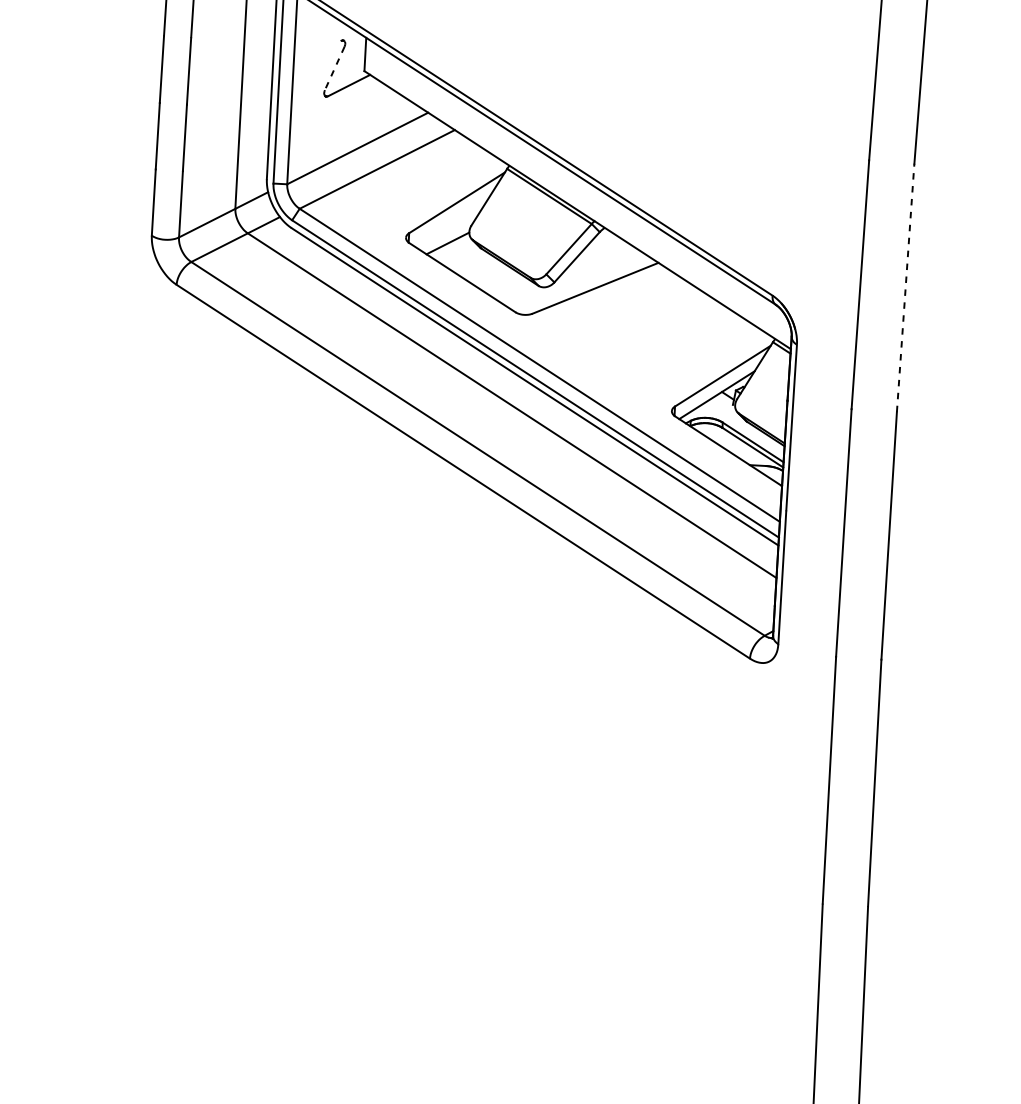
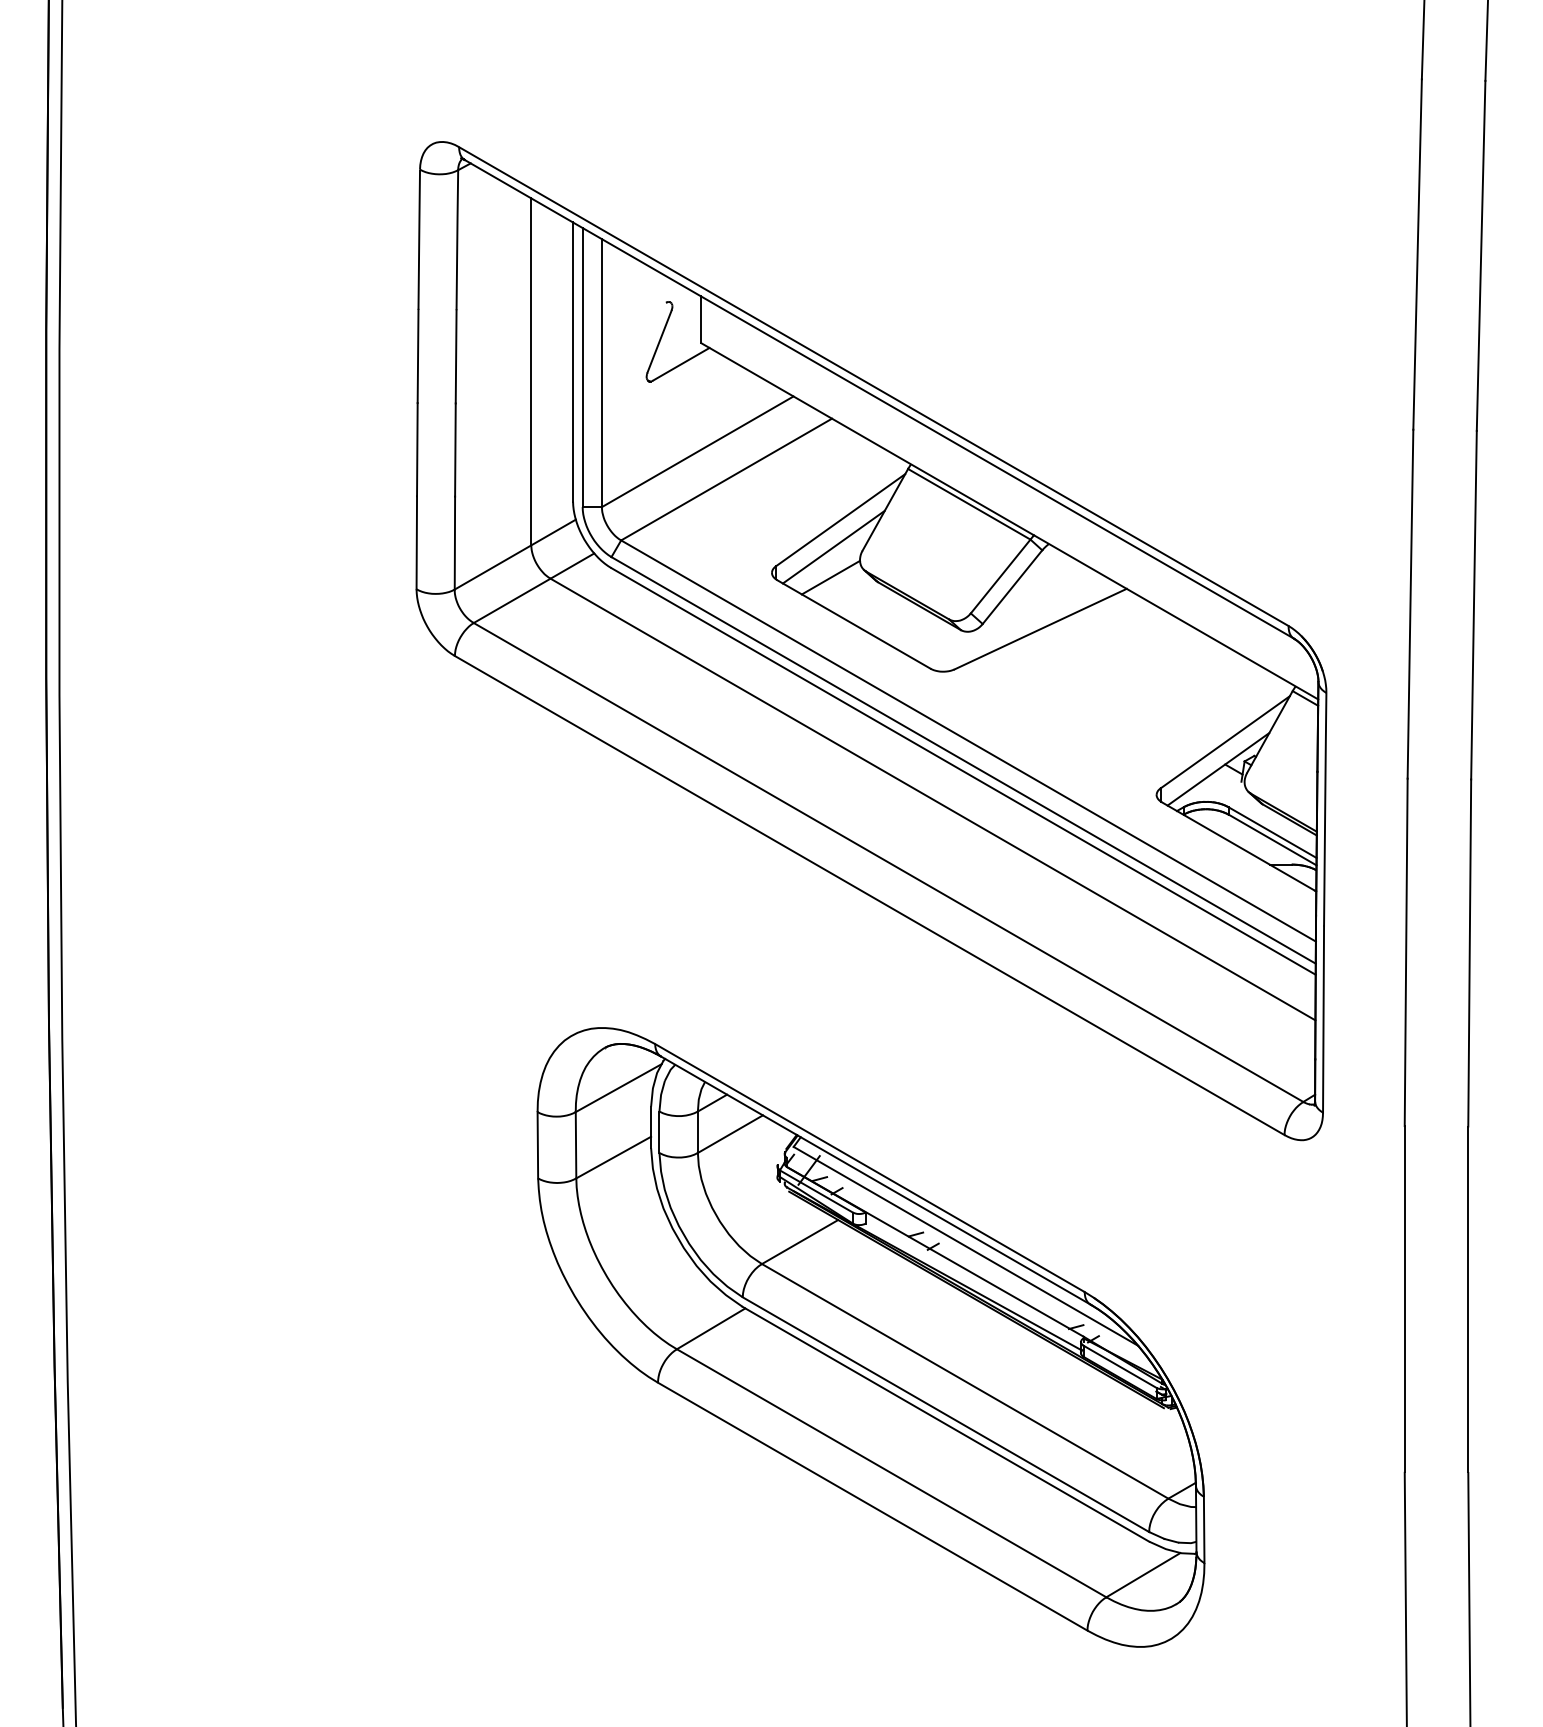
line: (334, 69) -> (659, 342), dashed -> solid
line: (450, 221) -> (833, 546), added
line: (906, 287) -> (1474, 604), dashed -> solid
part: (446, 787) -> (870, 1337), added

